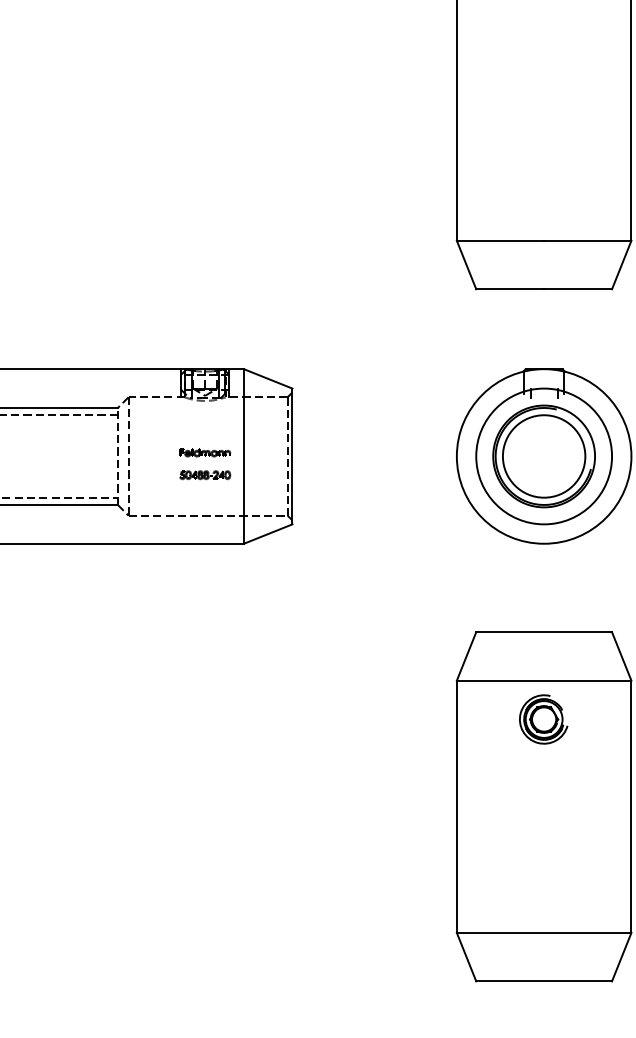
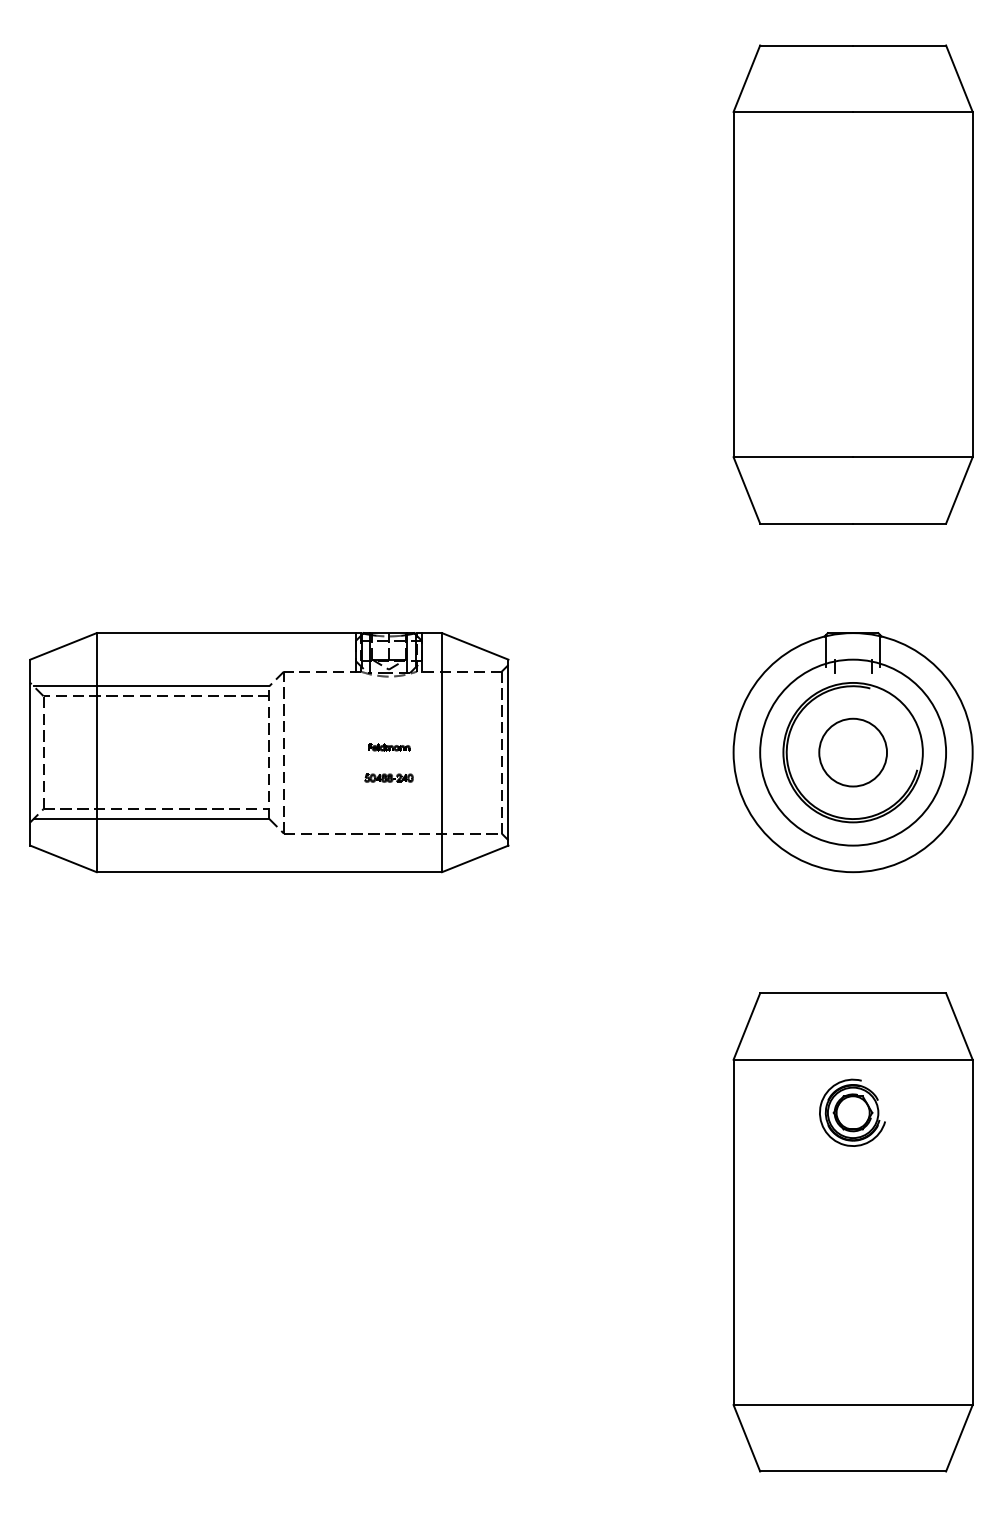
part: (205, 452) -> (389, 747), size x0.6
circle: (543, 456) -> (852, 752), size x0.6
part: (204, 474) -> (388, 777), size x0.7

